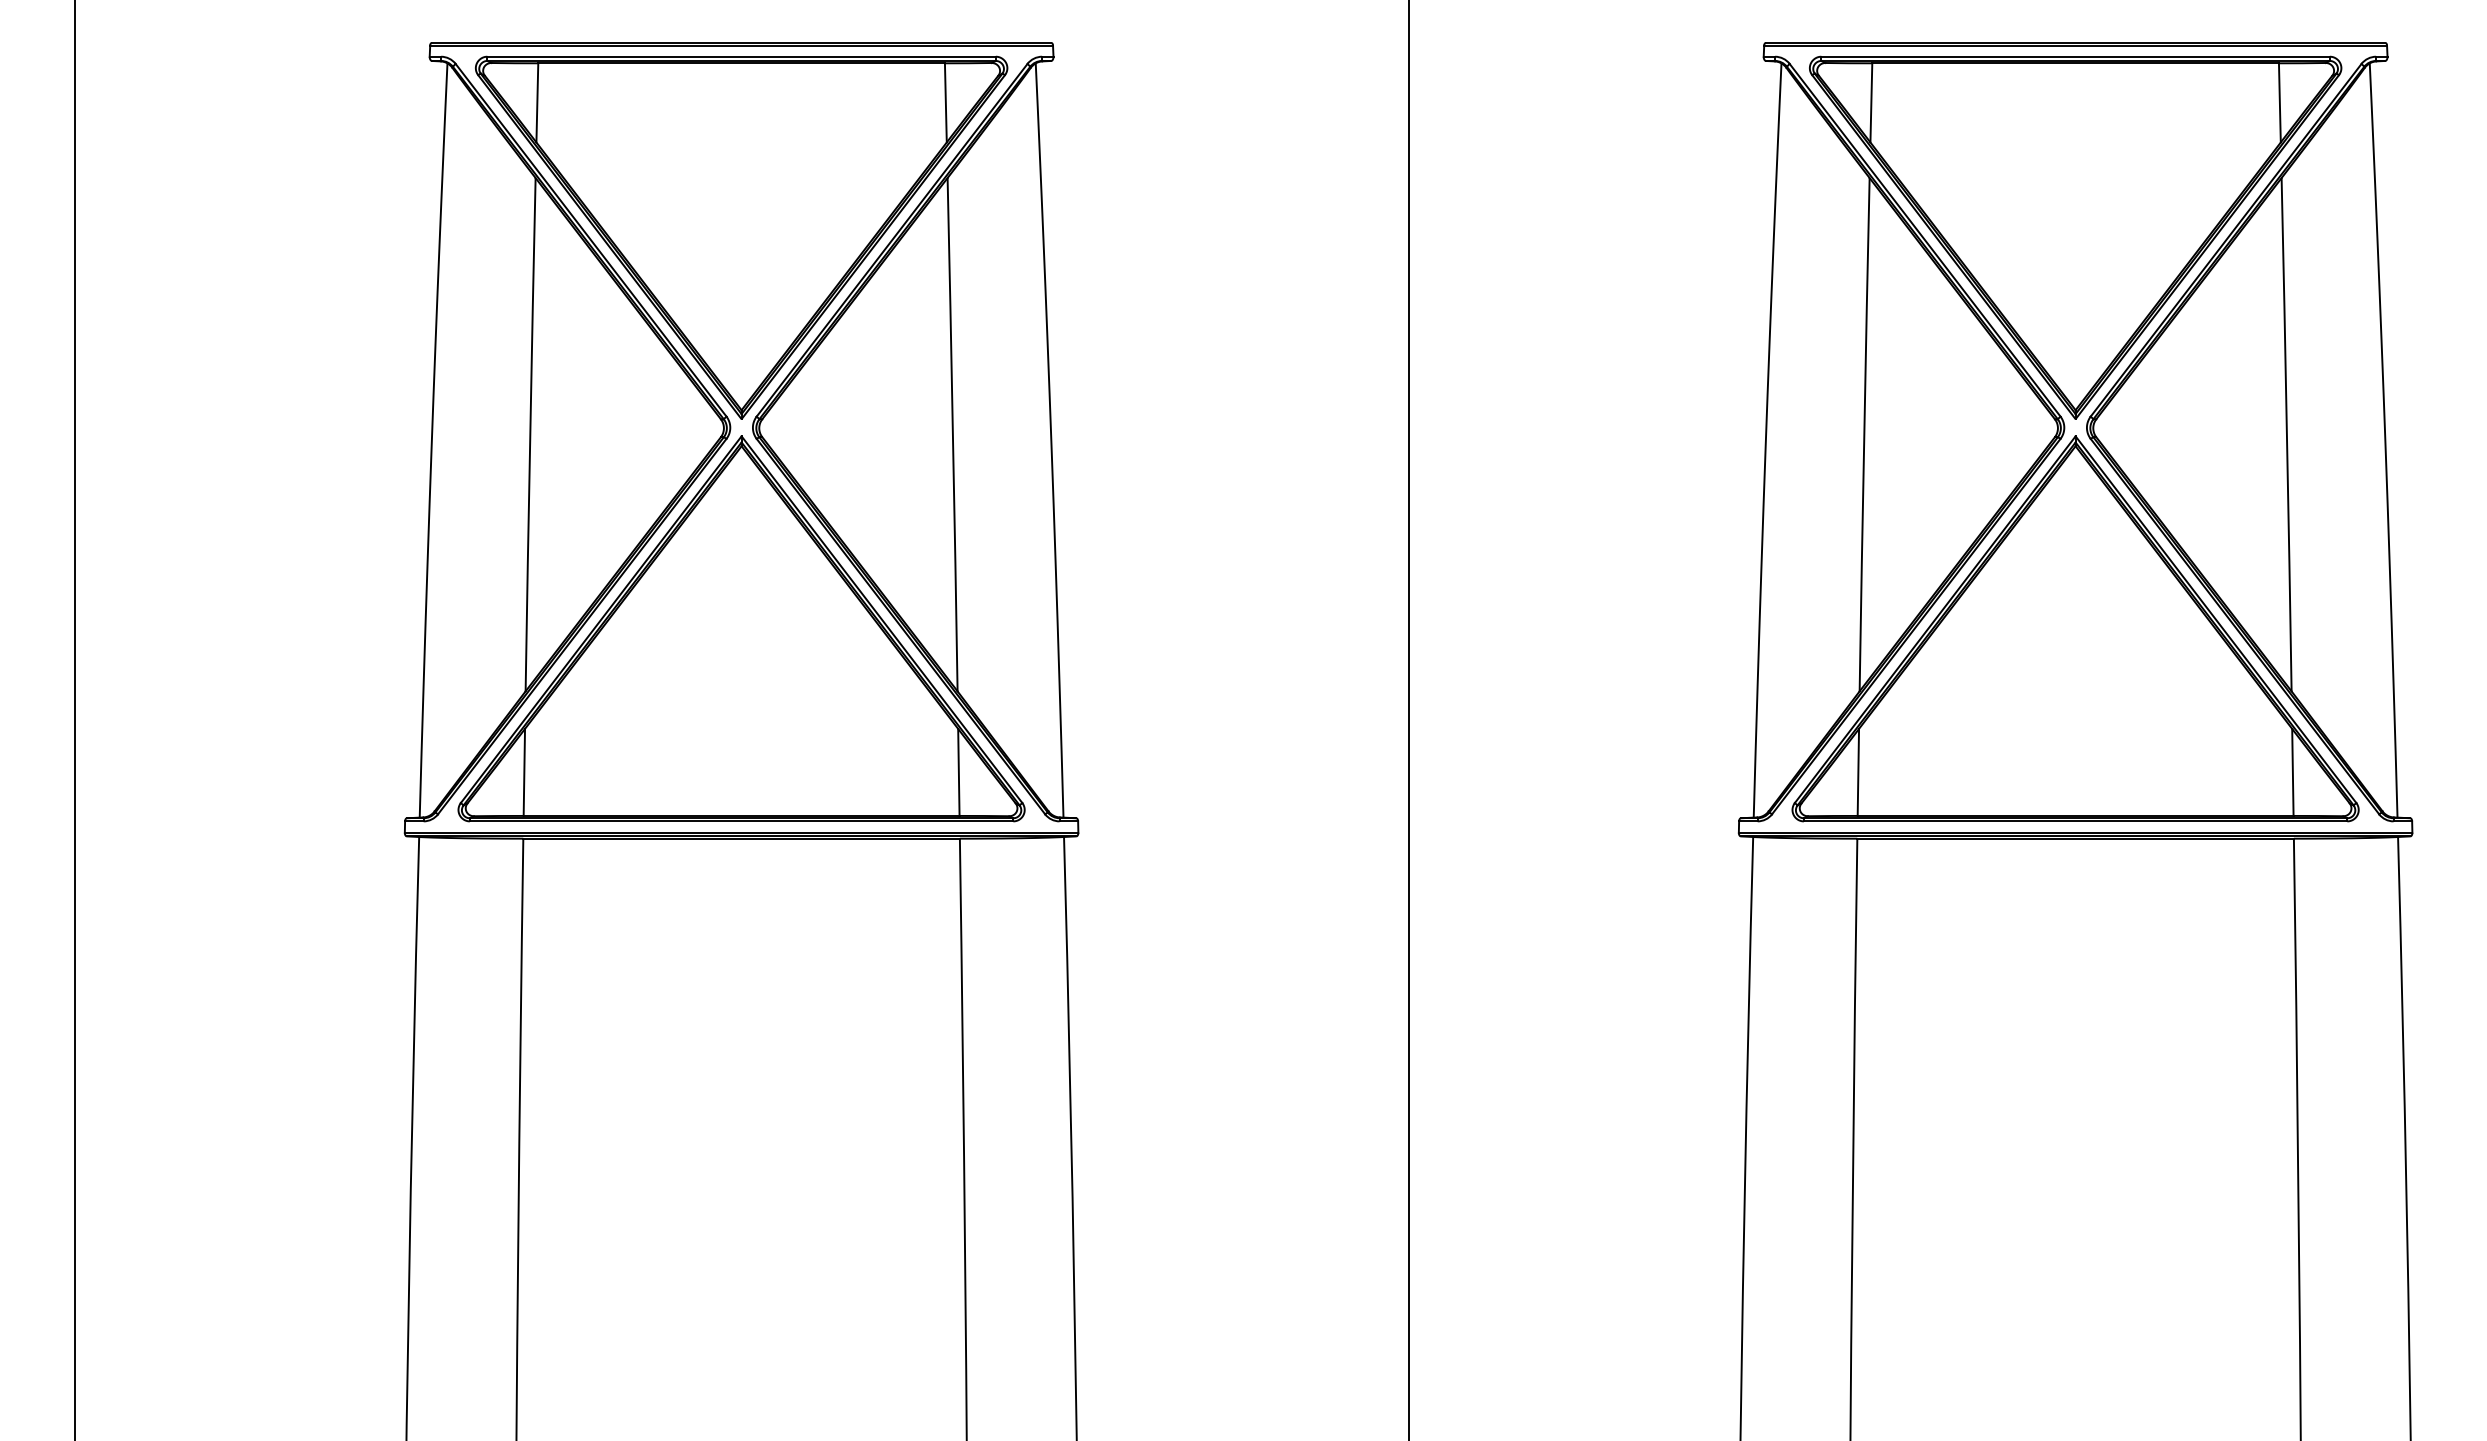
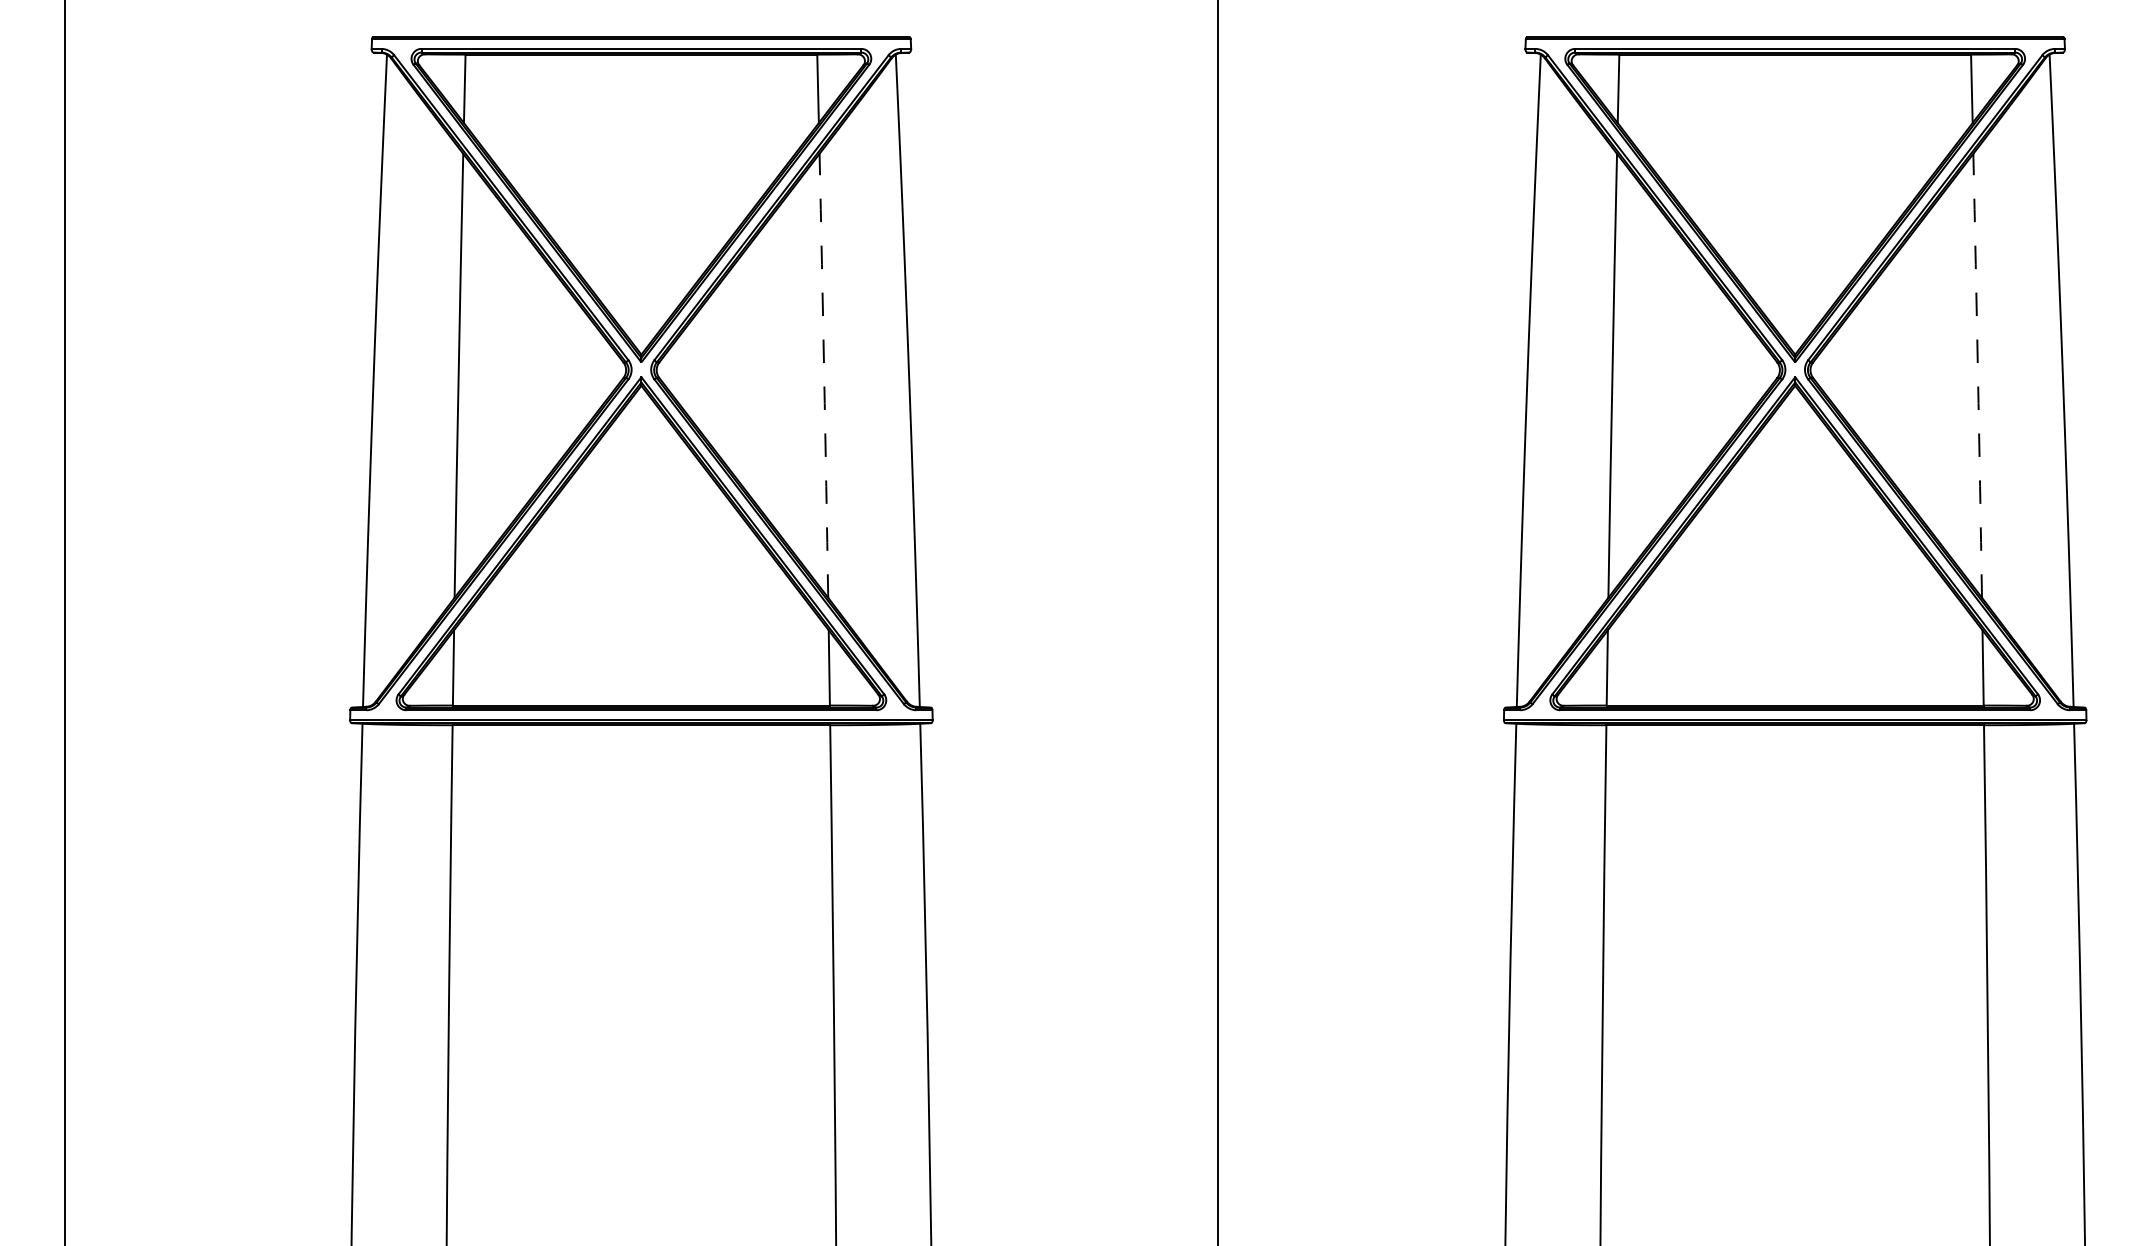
arc: (952, 434) -> (823, 375), solid -> dashed
arc: (2286, 434) -> (1977, 375), solid -> dashed

